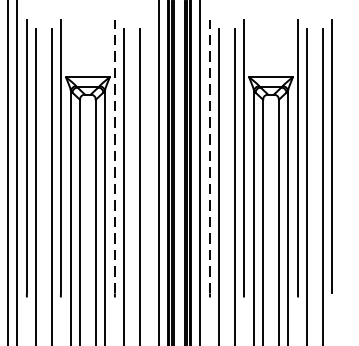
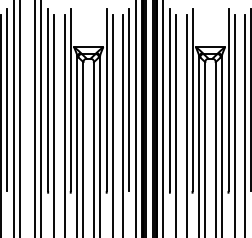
line: (149, 155) -> (129, 99), added
line: (114, 157) -> (106, 100), dashed -> solid
line: (209, 157) -> (169, 100), dashed -> solid

